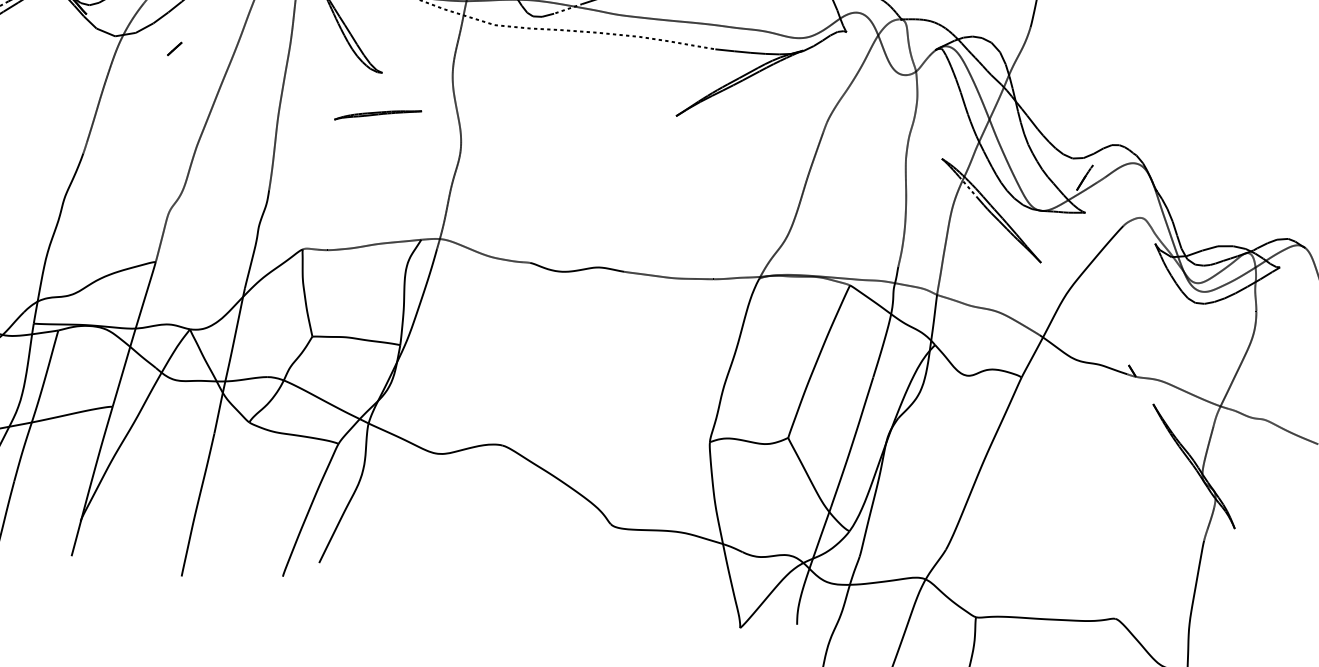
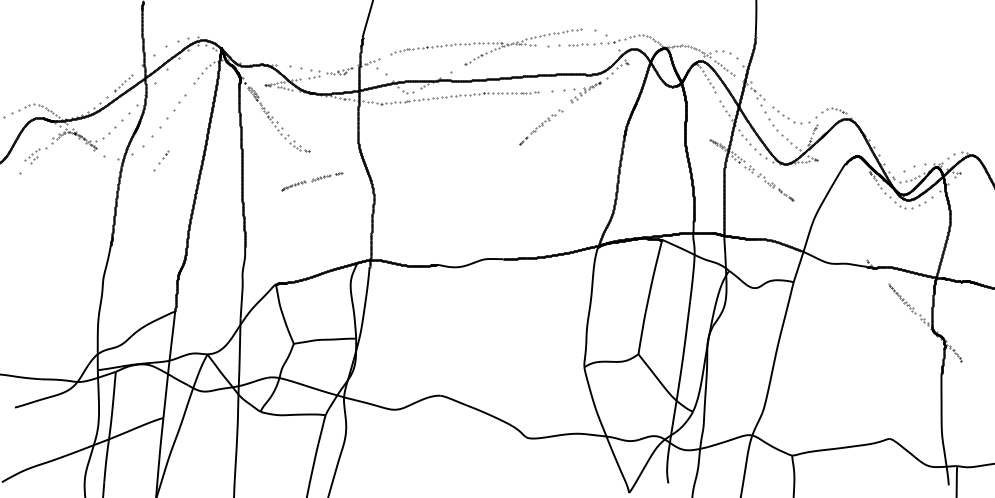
part: (175, 48) -> (161, 160), size x1.67

